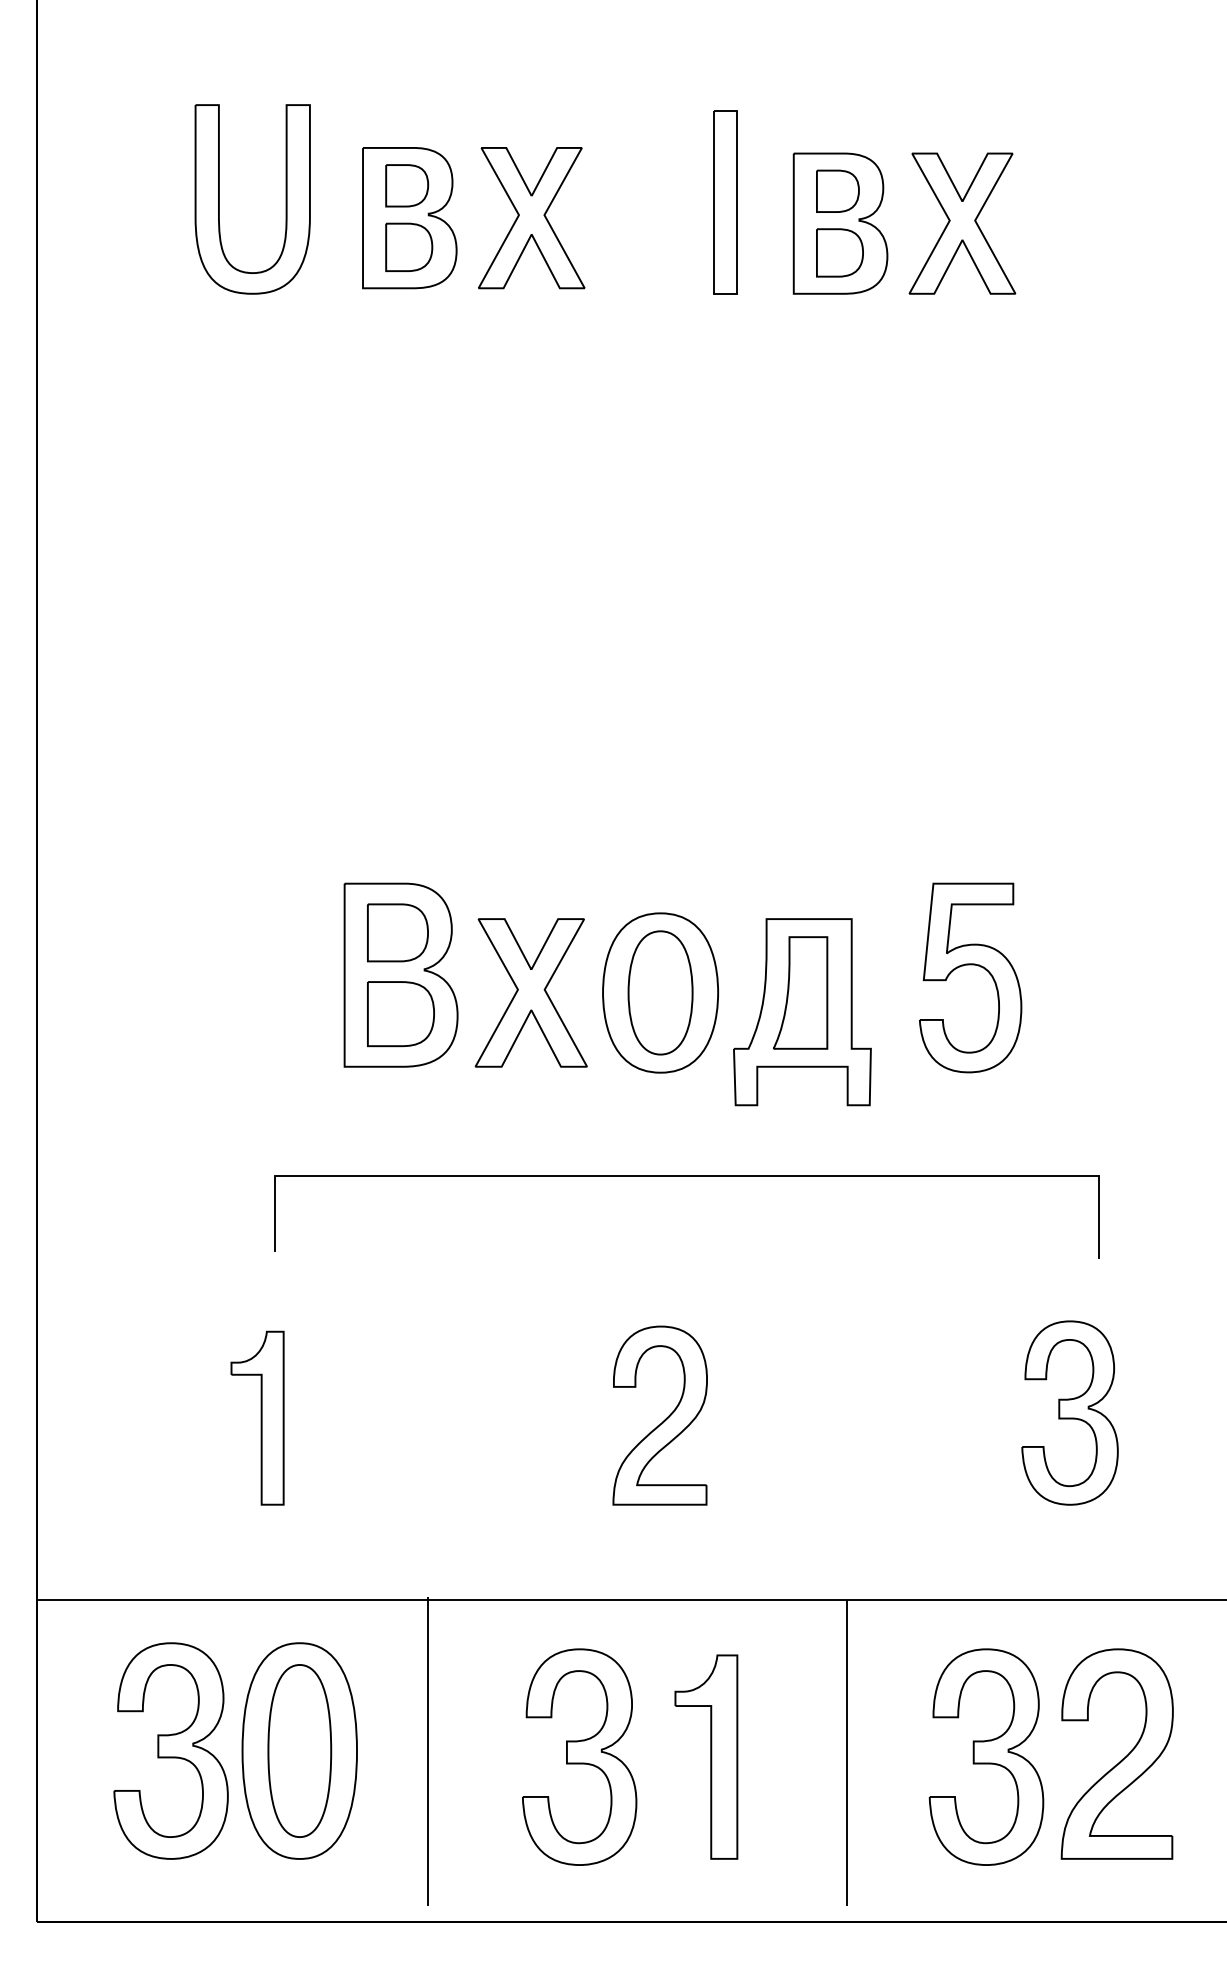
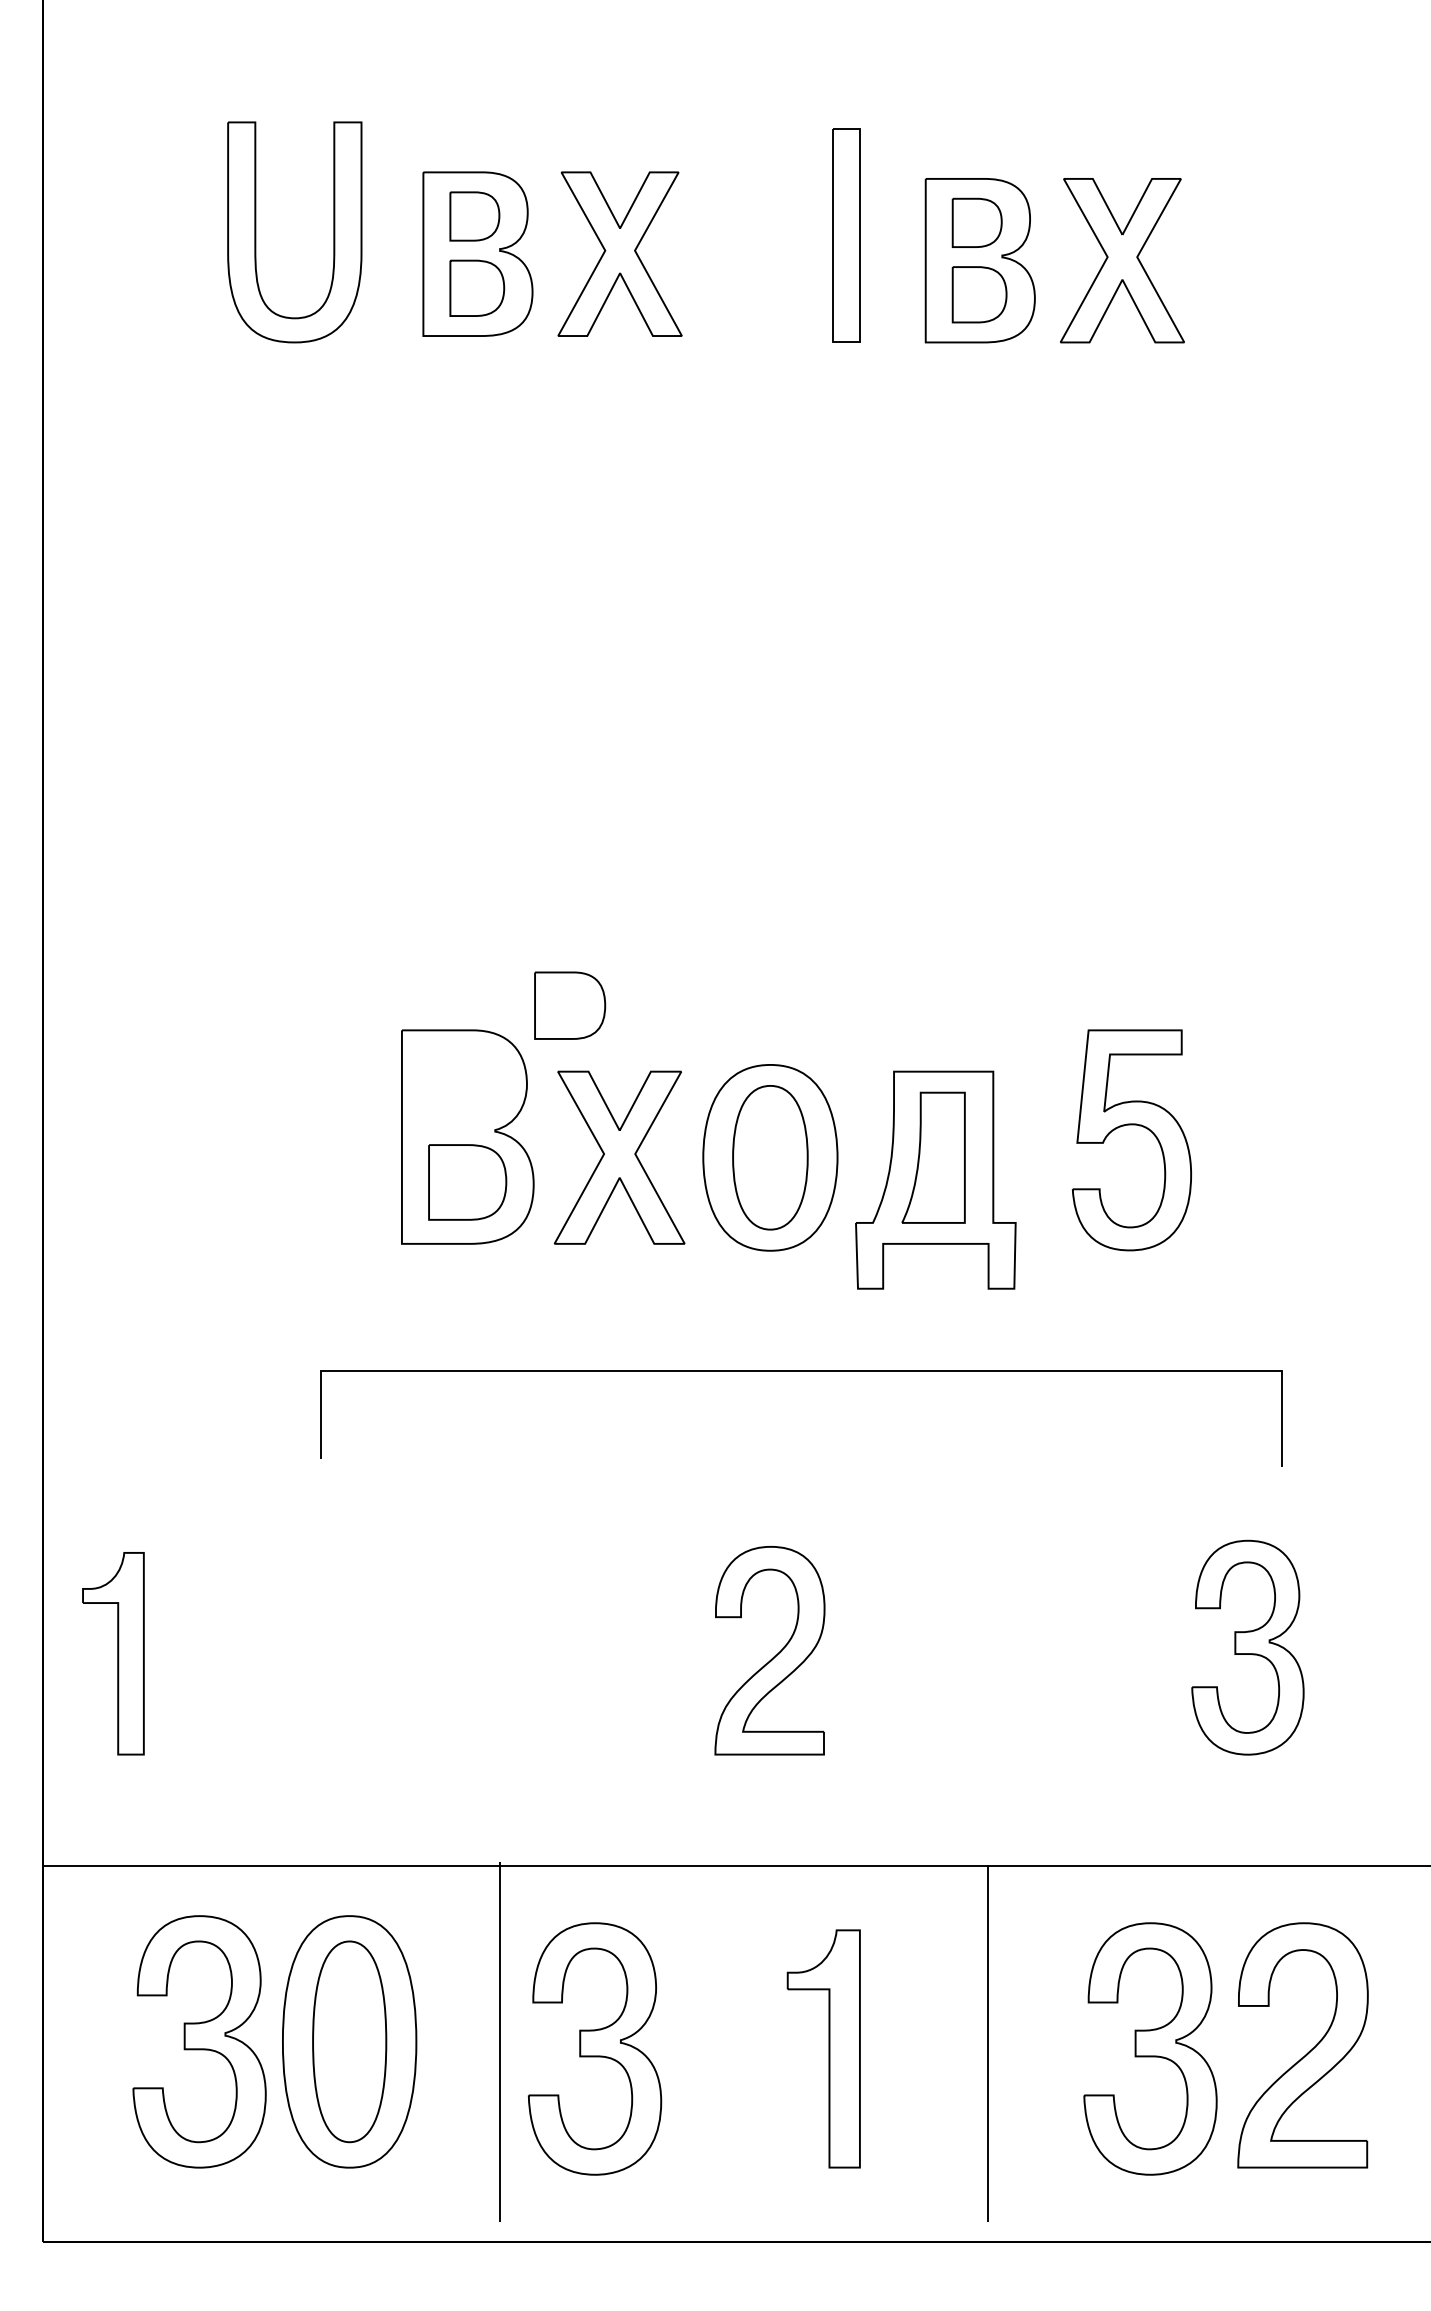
part: (398, 932) -> (570, 1005), moved
part: (257, 1418) -> (113, 1653), moved
part: (580, 1756) -> (595, 2048), moved

